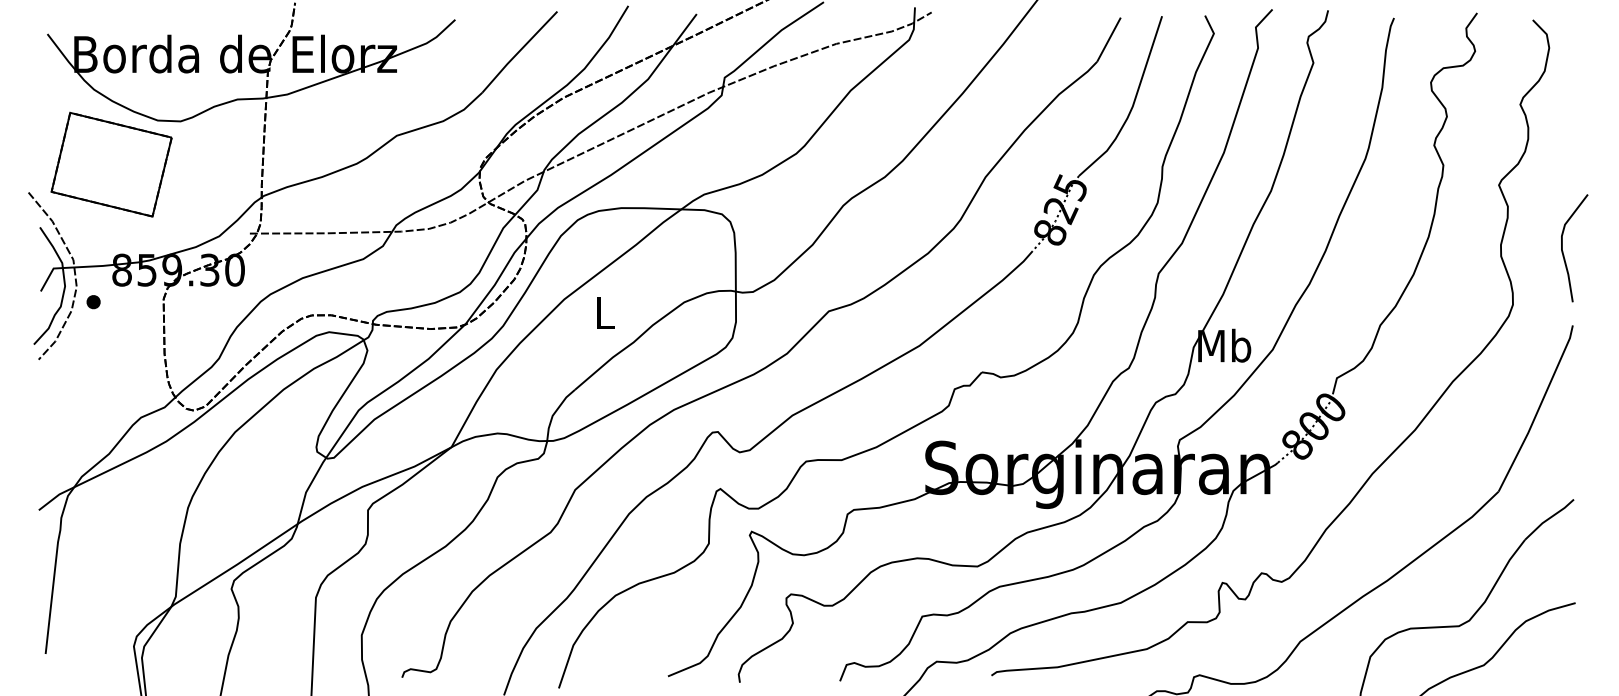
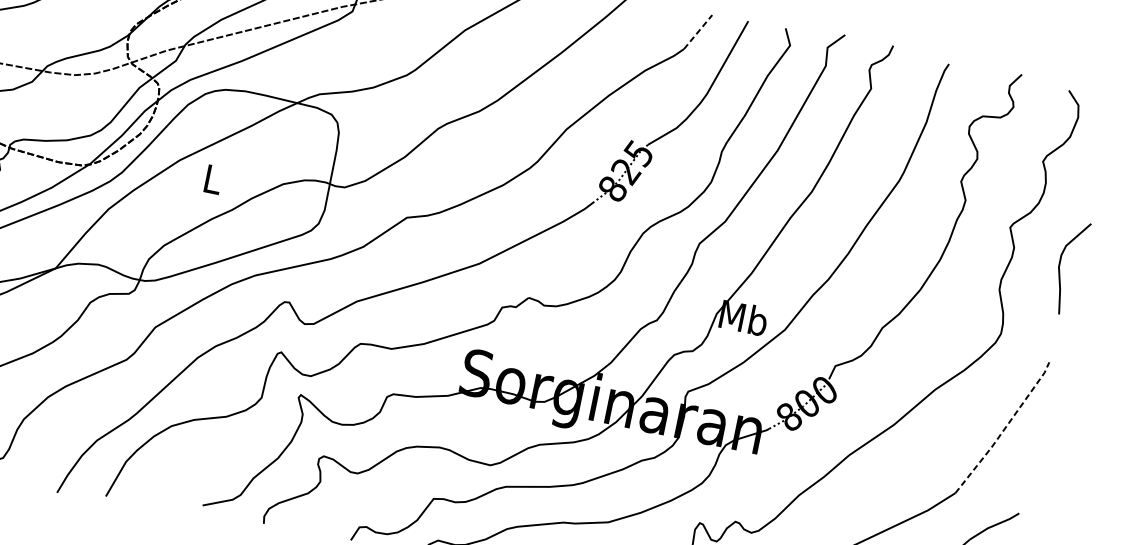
line: (1109, 39) -> (698, 32), solid -> dashed
curve: (1563, 251) -> (1060, 268), moved
line: (1538, 409) -> (1004, 429), solid -> dashed

